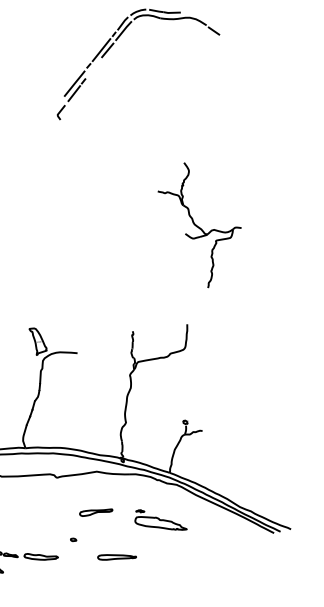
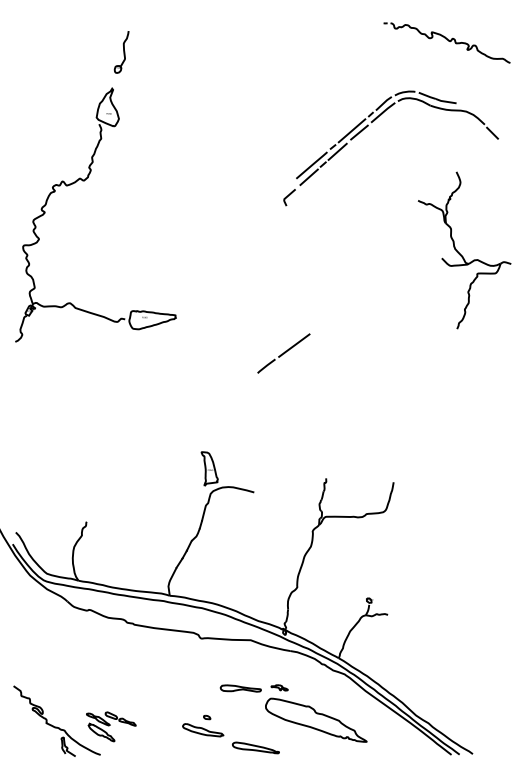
line: (93, 68) -> (337, 151), added
part: (202, 224) -> (464, 250), moved
line: (80, 238) -> (283, 353), added
part: (160, 520) -> (316, 713), size x1.67
part: (41, 556) -> (203, 730), moved

